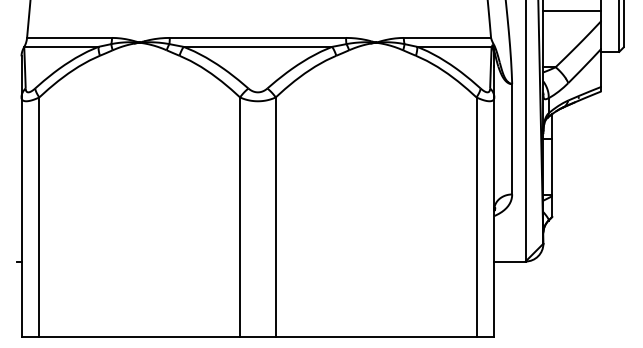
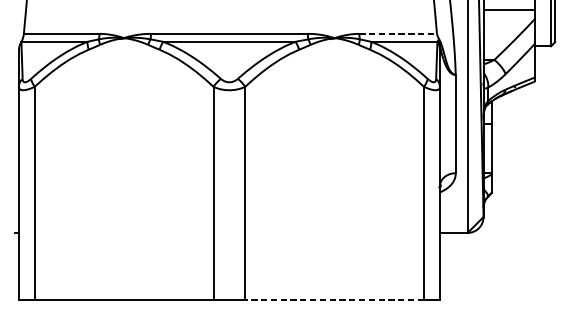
line: (447, 37) -> (398, 33), solid -> dashed
line: (375, 337) -> (334, 300), solid -> dashed

